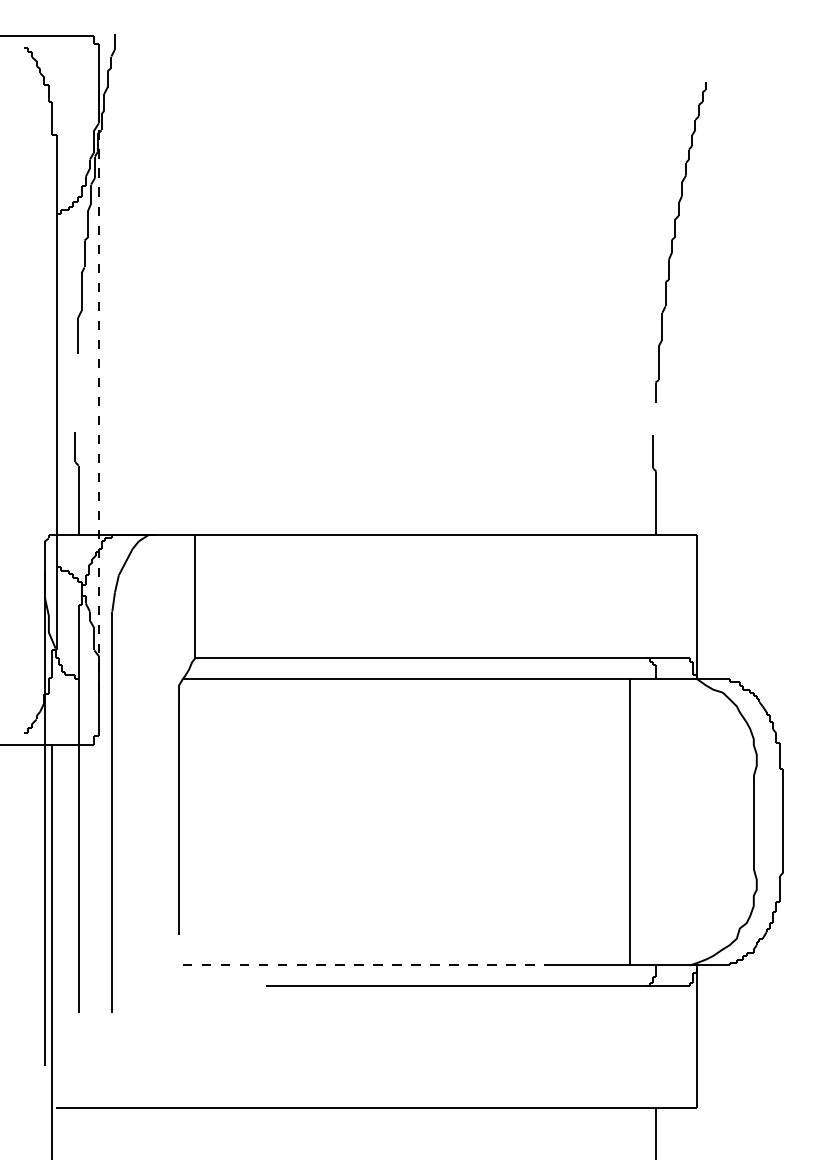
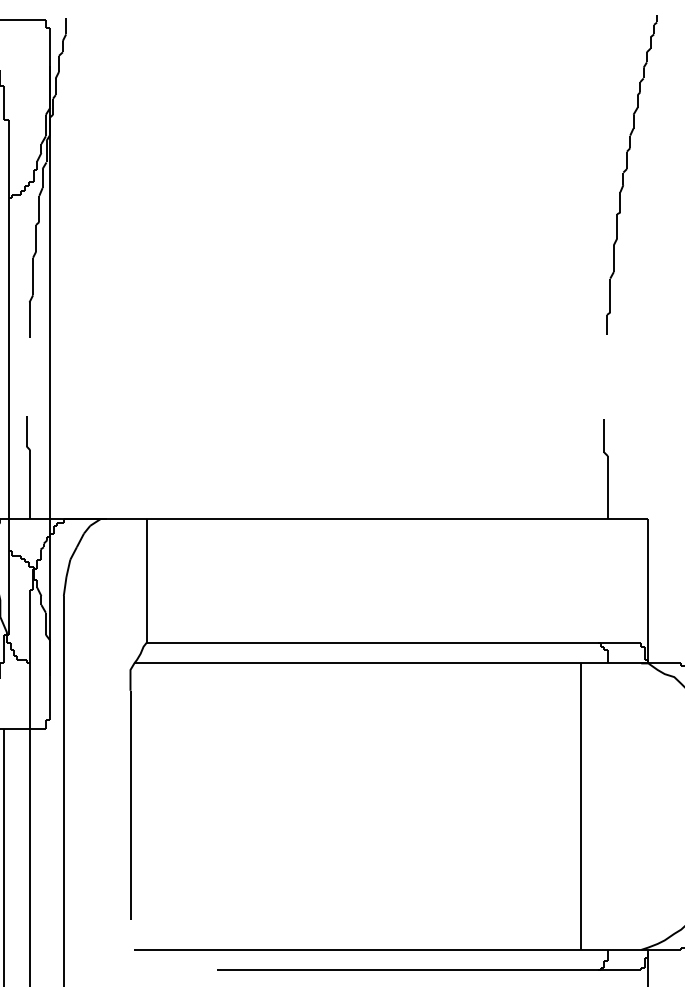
part: (675, 237) -> (626, 169), moved
line: (98, 386) -> (49, 370), dashed -> solid
line: (368, 965) -> (319, 949), dashed -> solid

